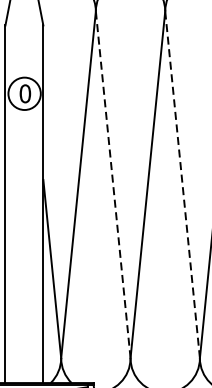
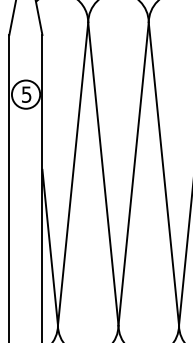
text: (25, 93) -> (26, 94), 0 -> 5
line: (113, 184) -> (103, 173), dashed -> solid
line: (182, 184) -> (163, 173), dashed -> solid

